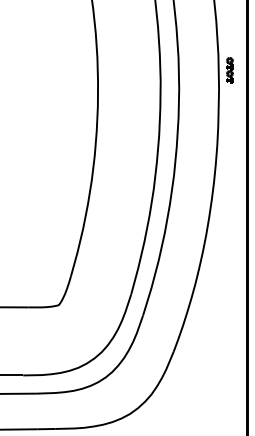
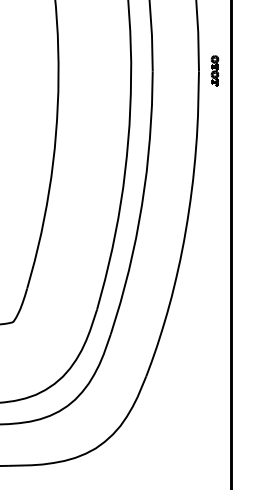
part: (229, 70) -> (214, 70), moved

